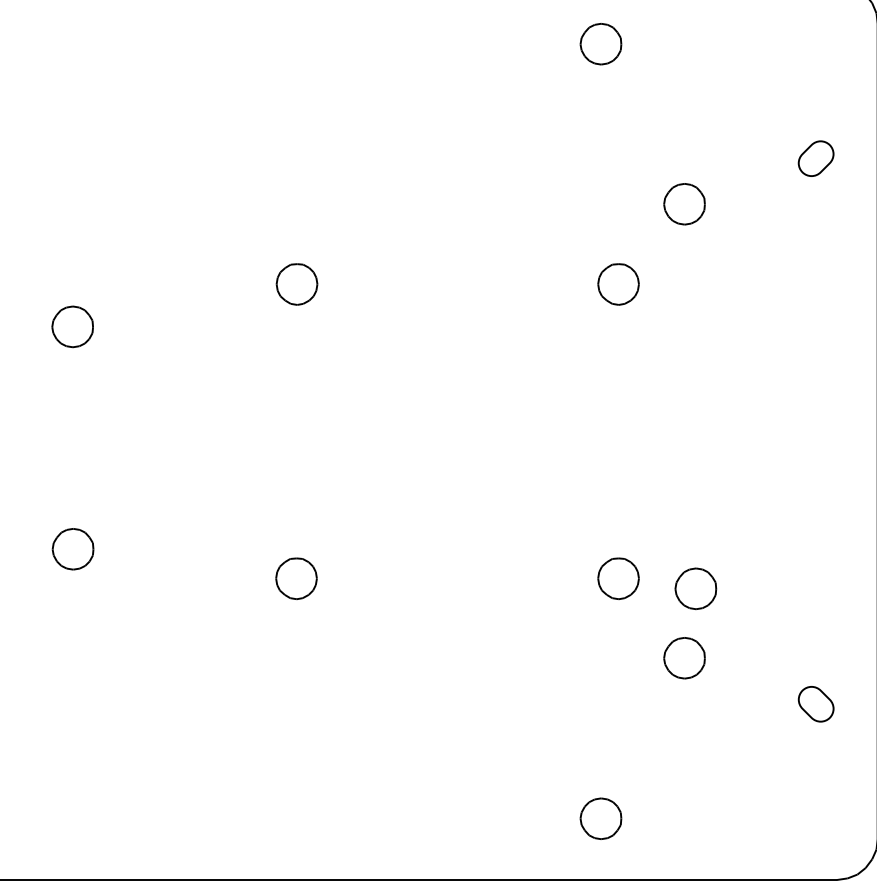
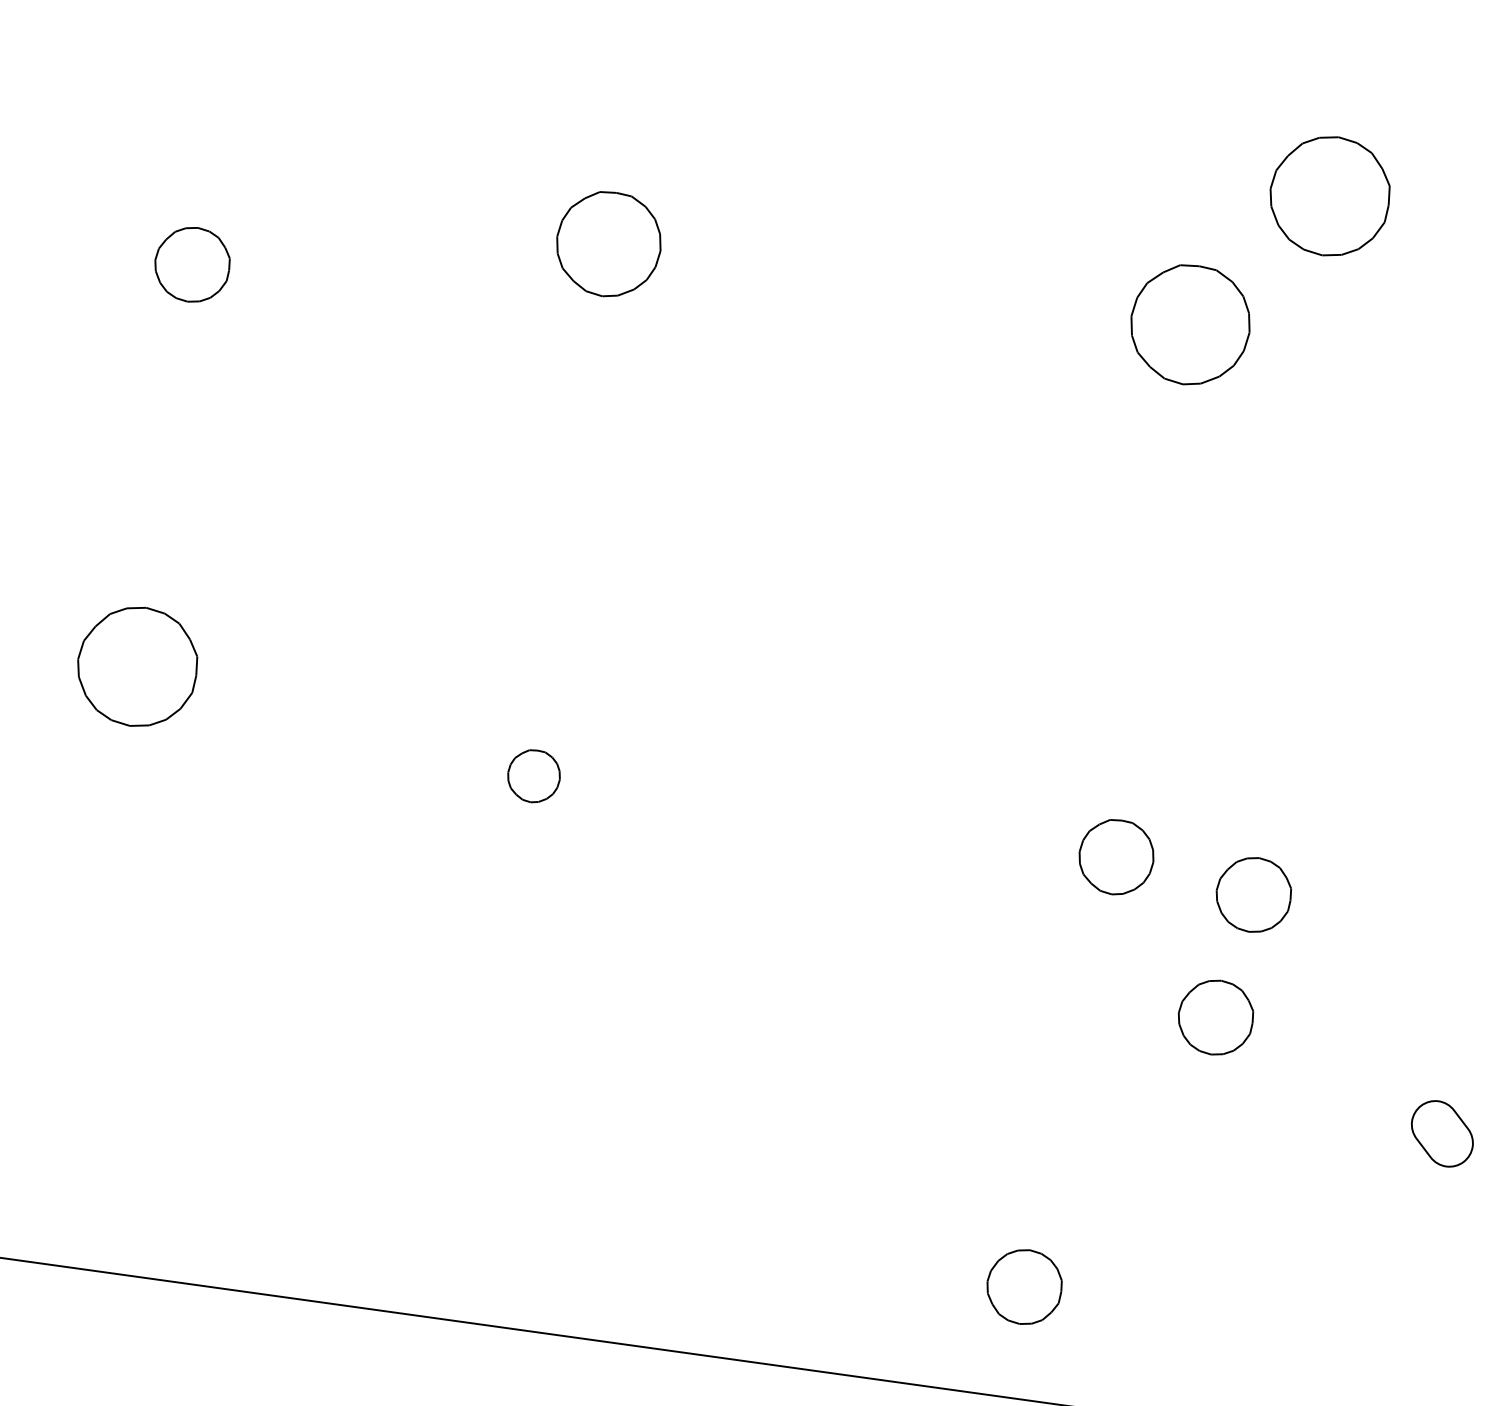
part: (684, 204) -> (1329, 196), size x1.6
part: (296, 284) -> (607, 244), size x1.4
part: (618, 284) -> (1190, 325), size x1.6
part: (72, 549) -> (136, 667), size x1.6
part: (296, 578) -> (534, 775), size x0.7

